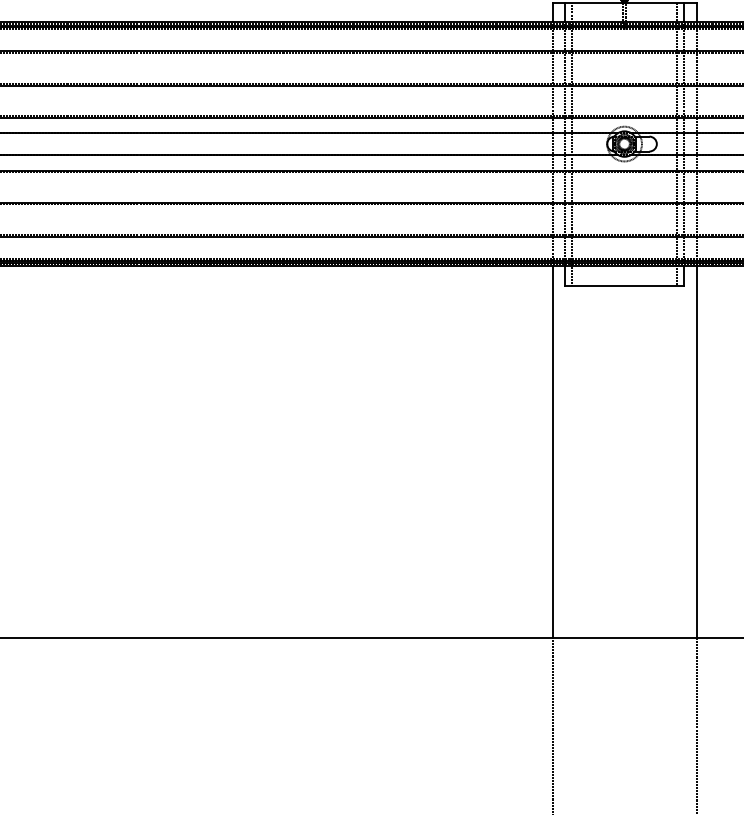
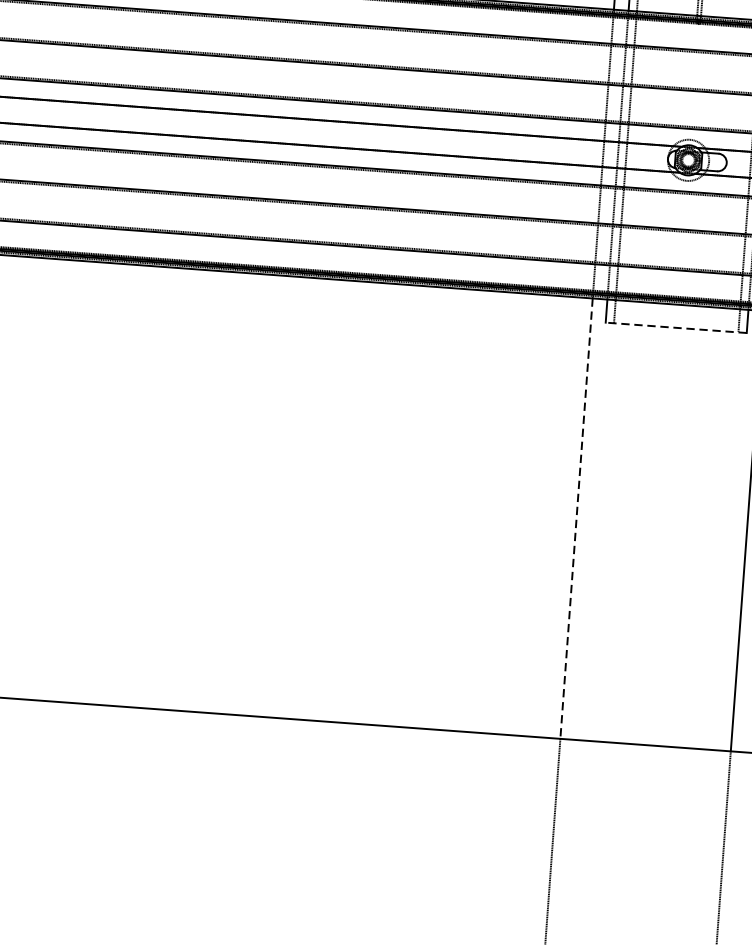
line: (624, 285) -> (676, 327), solid -> dashed
line: (552, 452) -> (576, 519), solid -> dashed

